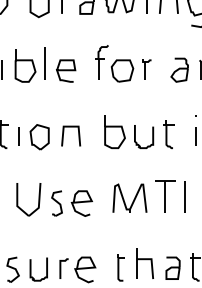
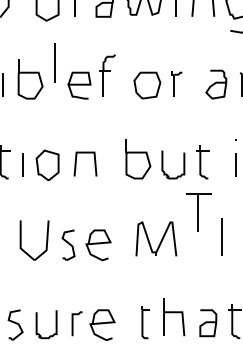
part: (101, 62) -> (107, 75), moved
line: (45, 63) -> (54, 62), moved
part: (164, 196) -> (198, 212), moved

